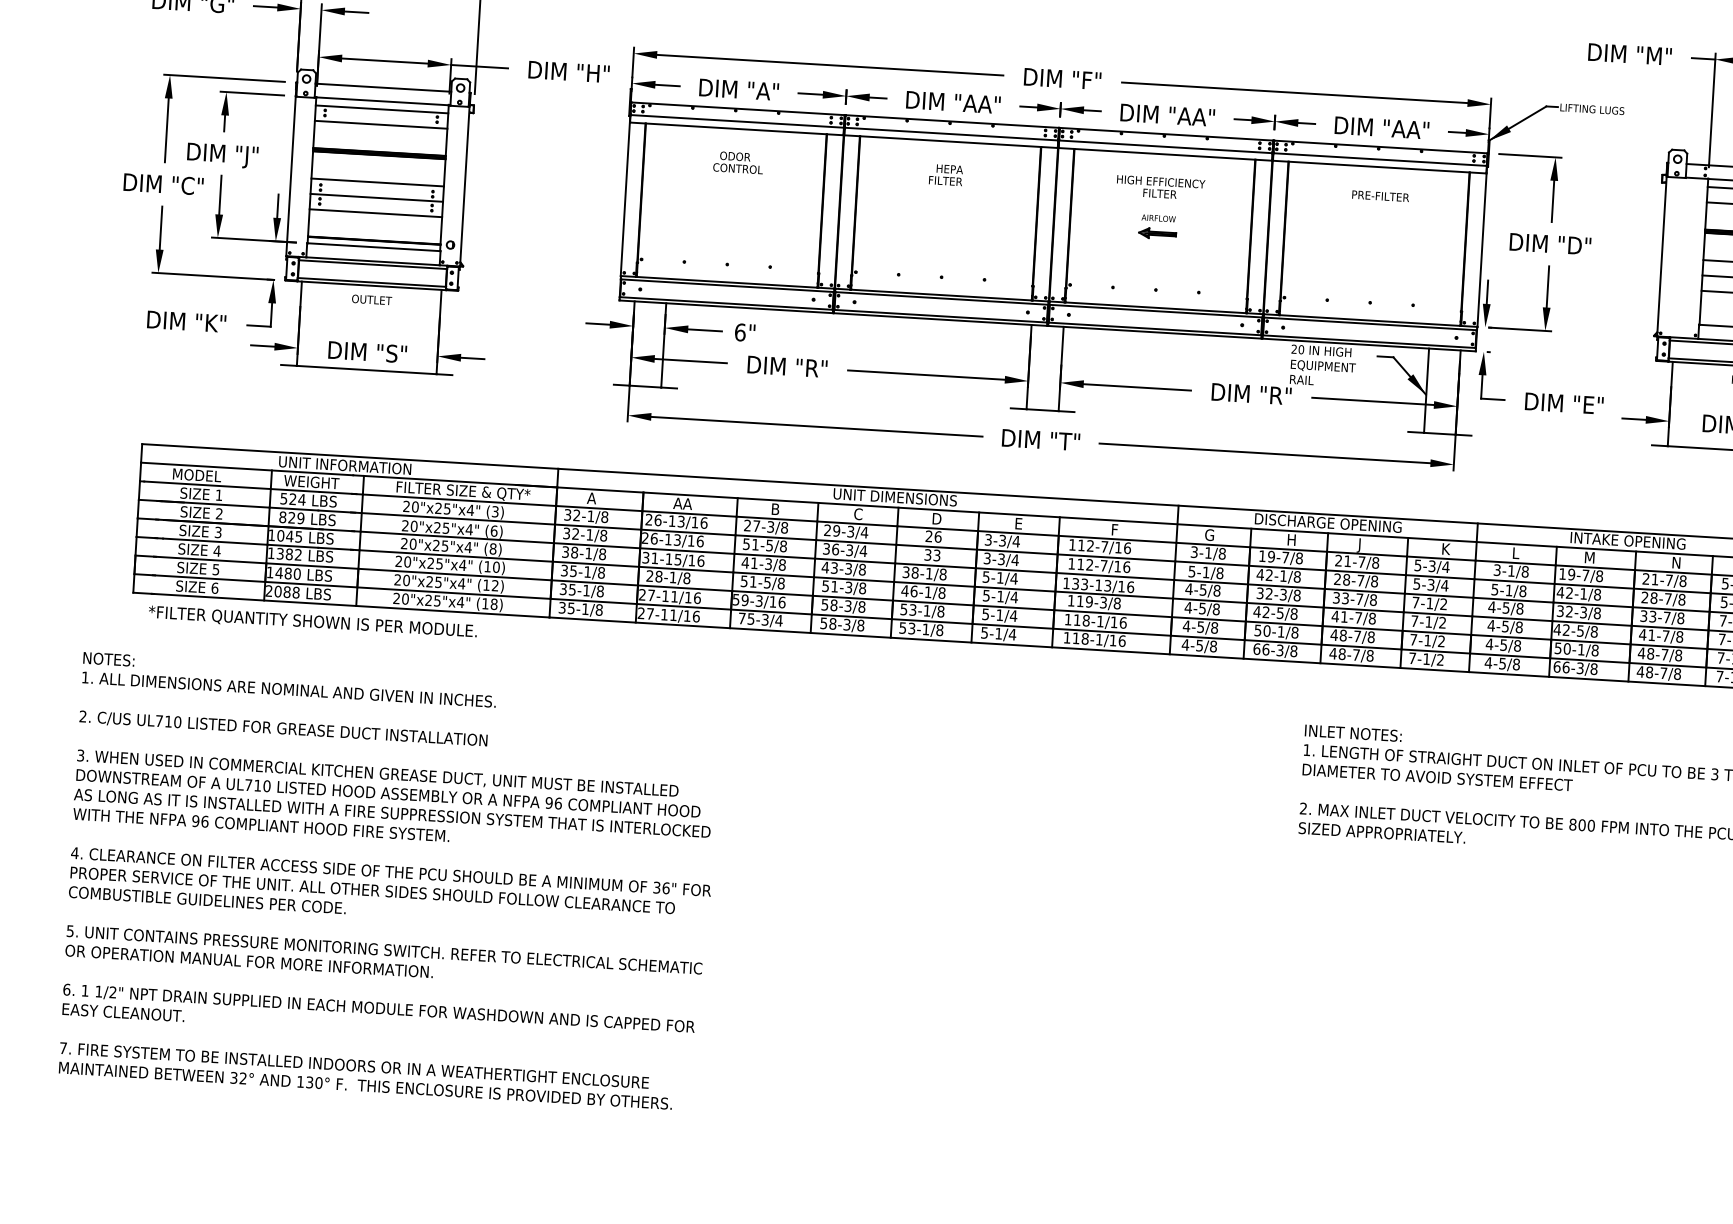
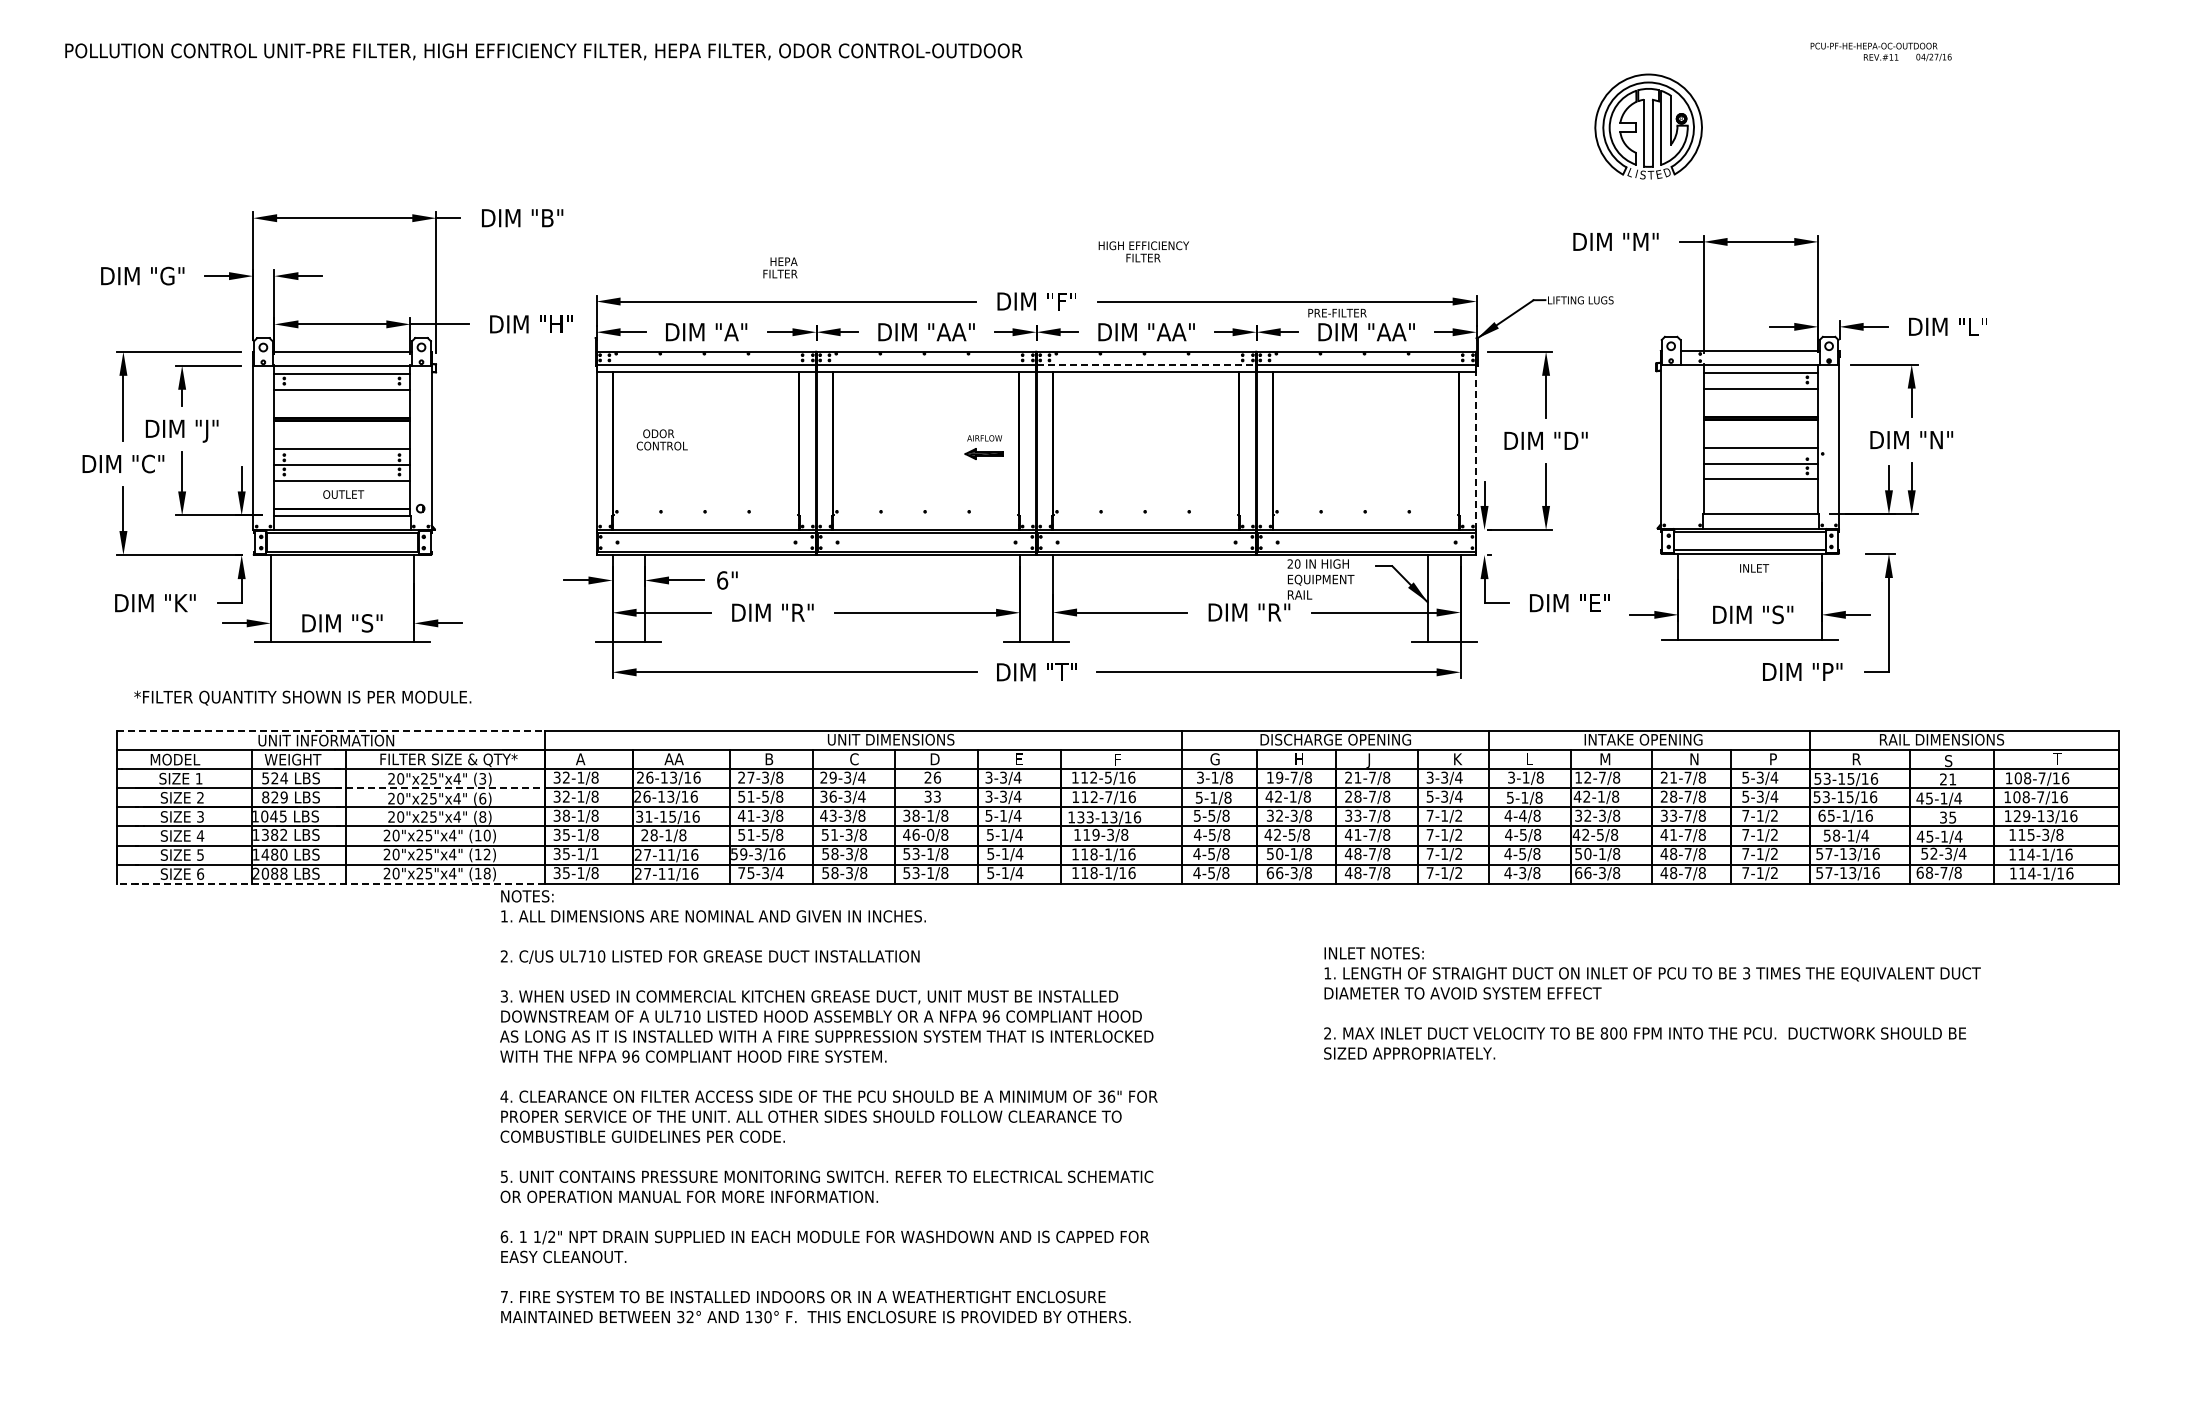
line: (1165, 146) -> (1146, 364), solid -> dashed
text: (737, 162) -> (661, 439), moved
text: (946, 174) -> (780, 267), moved
text: (1160, 187) -> (1143, 251), moved
text: (1380, 195) -> (1337, 312), moved
part: (1157, 227) -> (983, 447), moved
line: (1482, 246) -> (1476, 447), solid -> dashed
text: (371, 299) -> (343, 494), moved
line: (349, 456) -> (330, 731), solid -> dashed
line: (452, 518) -> (439, 788), solid -> dashed
text: (1104, 546) -> (1108, 777), 112-7/16 -> 112-5/16
text: (1418, 564) -> (1430, 776), 5-3/4 -> 3-3/4
text: (1571, 574) -> (1587, 777), 19-7/8 -> 12-7/8
text: (1189, 588) -> (1197, 815), 4-5/8 -> 5-5/8
text: (599, 591) -> (594, 854), 35-1/8 -> 35-1/1
text: (928, 591) -> (930, 834), 46-1/8 -> 46-0/8
line: (341, 604) -> (330, 883), solid -> dashed
text: (1505, 607) -> (1522, 815), 4-5/8 -> 4-4/8
text: (312, 621) -> (302, 697), moved
text: (1502, 663) -> (1522, 872), 4-5/8 -> 4-3/8
text: (390, 881) -> (828, 1106), moved

